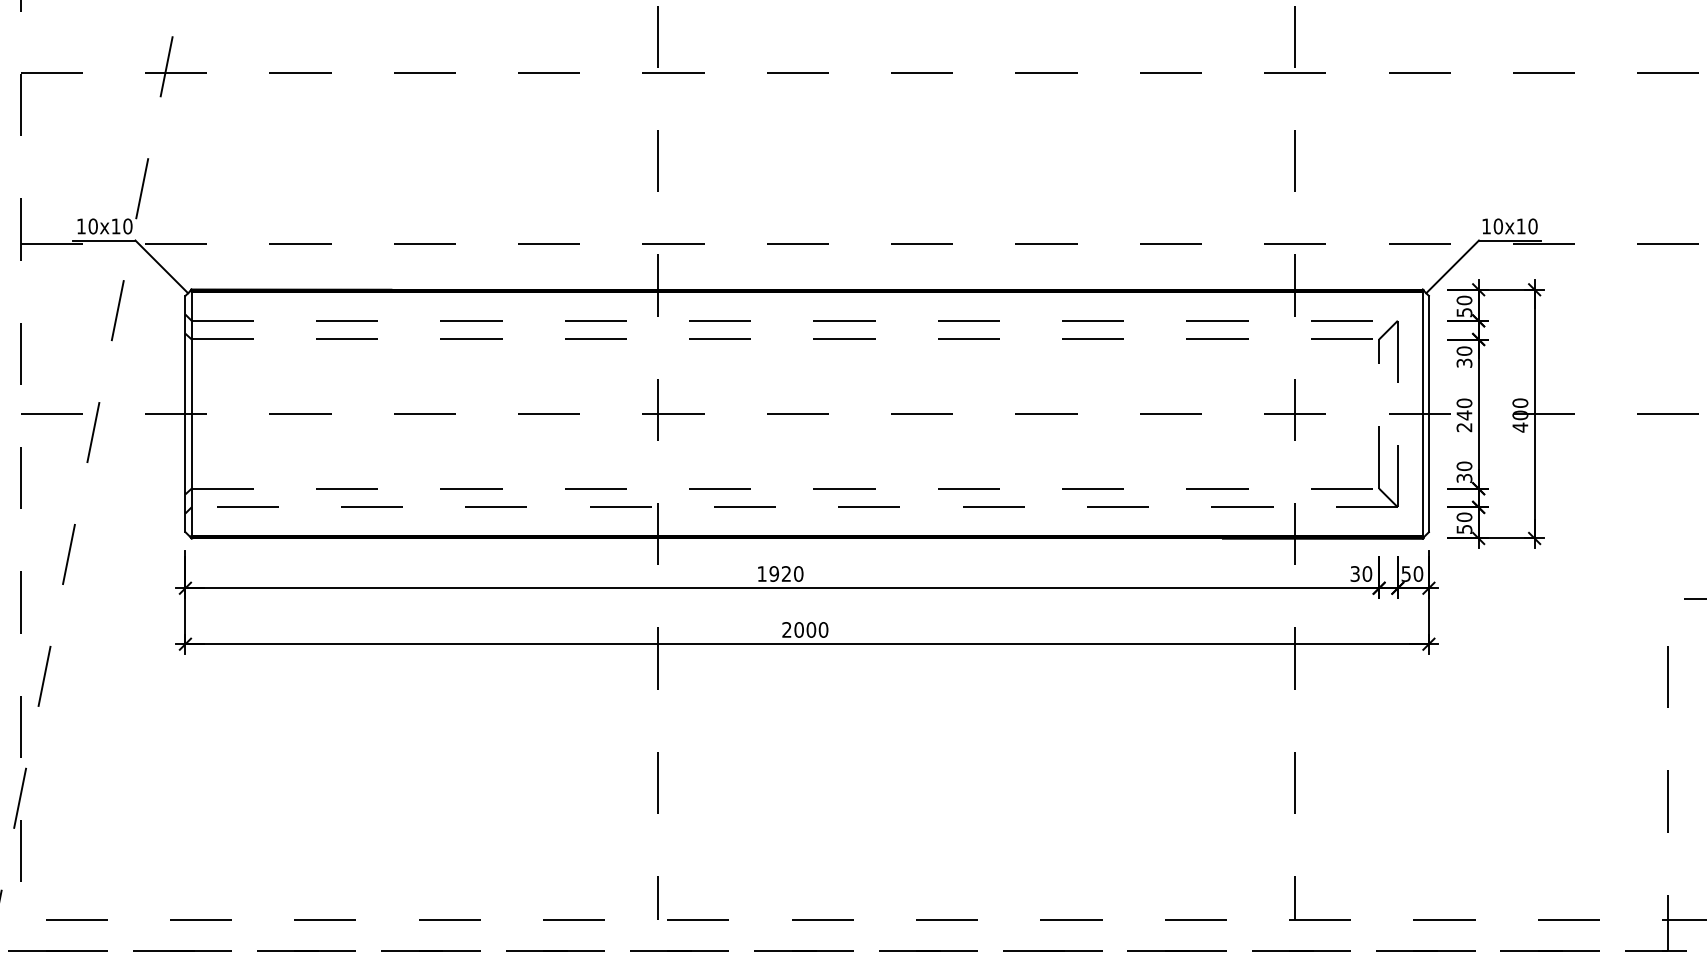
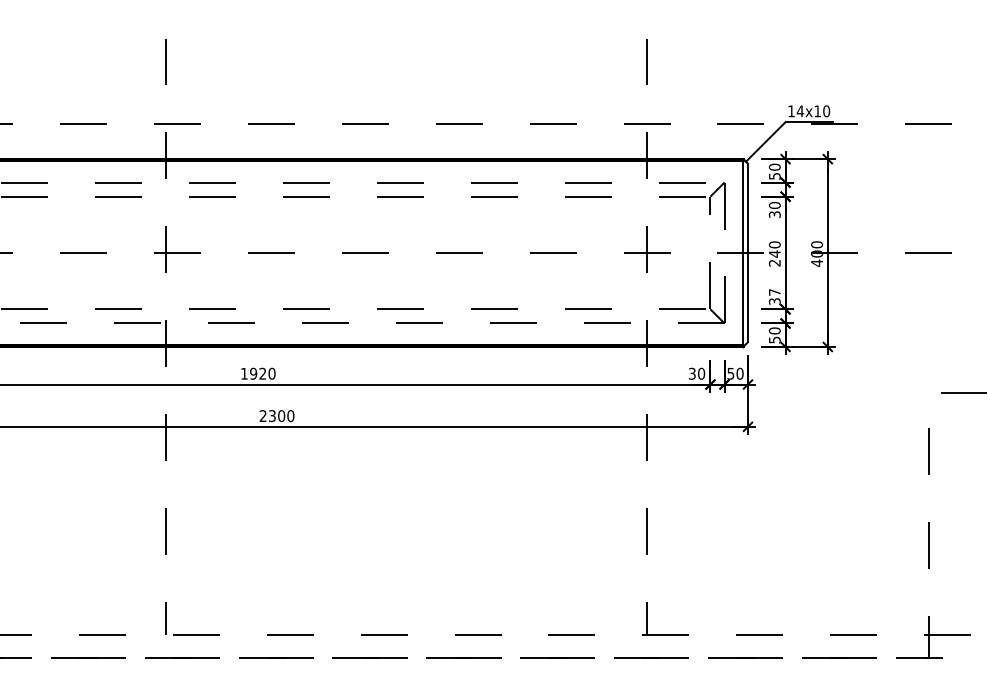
text: (1498, 226) -> (800, 111), 10x10 -> 14x10
text: (1464, 466) -> (774, 292), 30 -> 37
text: (798, 629) -> (271, 415), 2000 -> 2300

